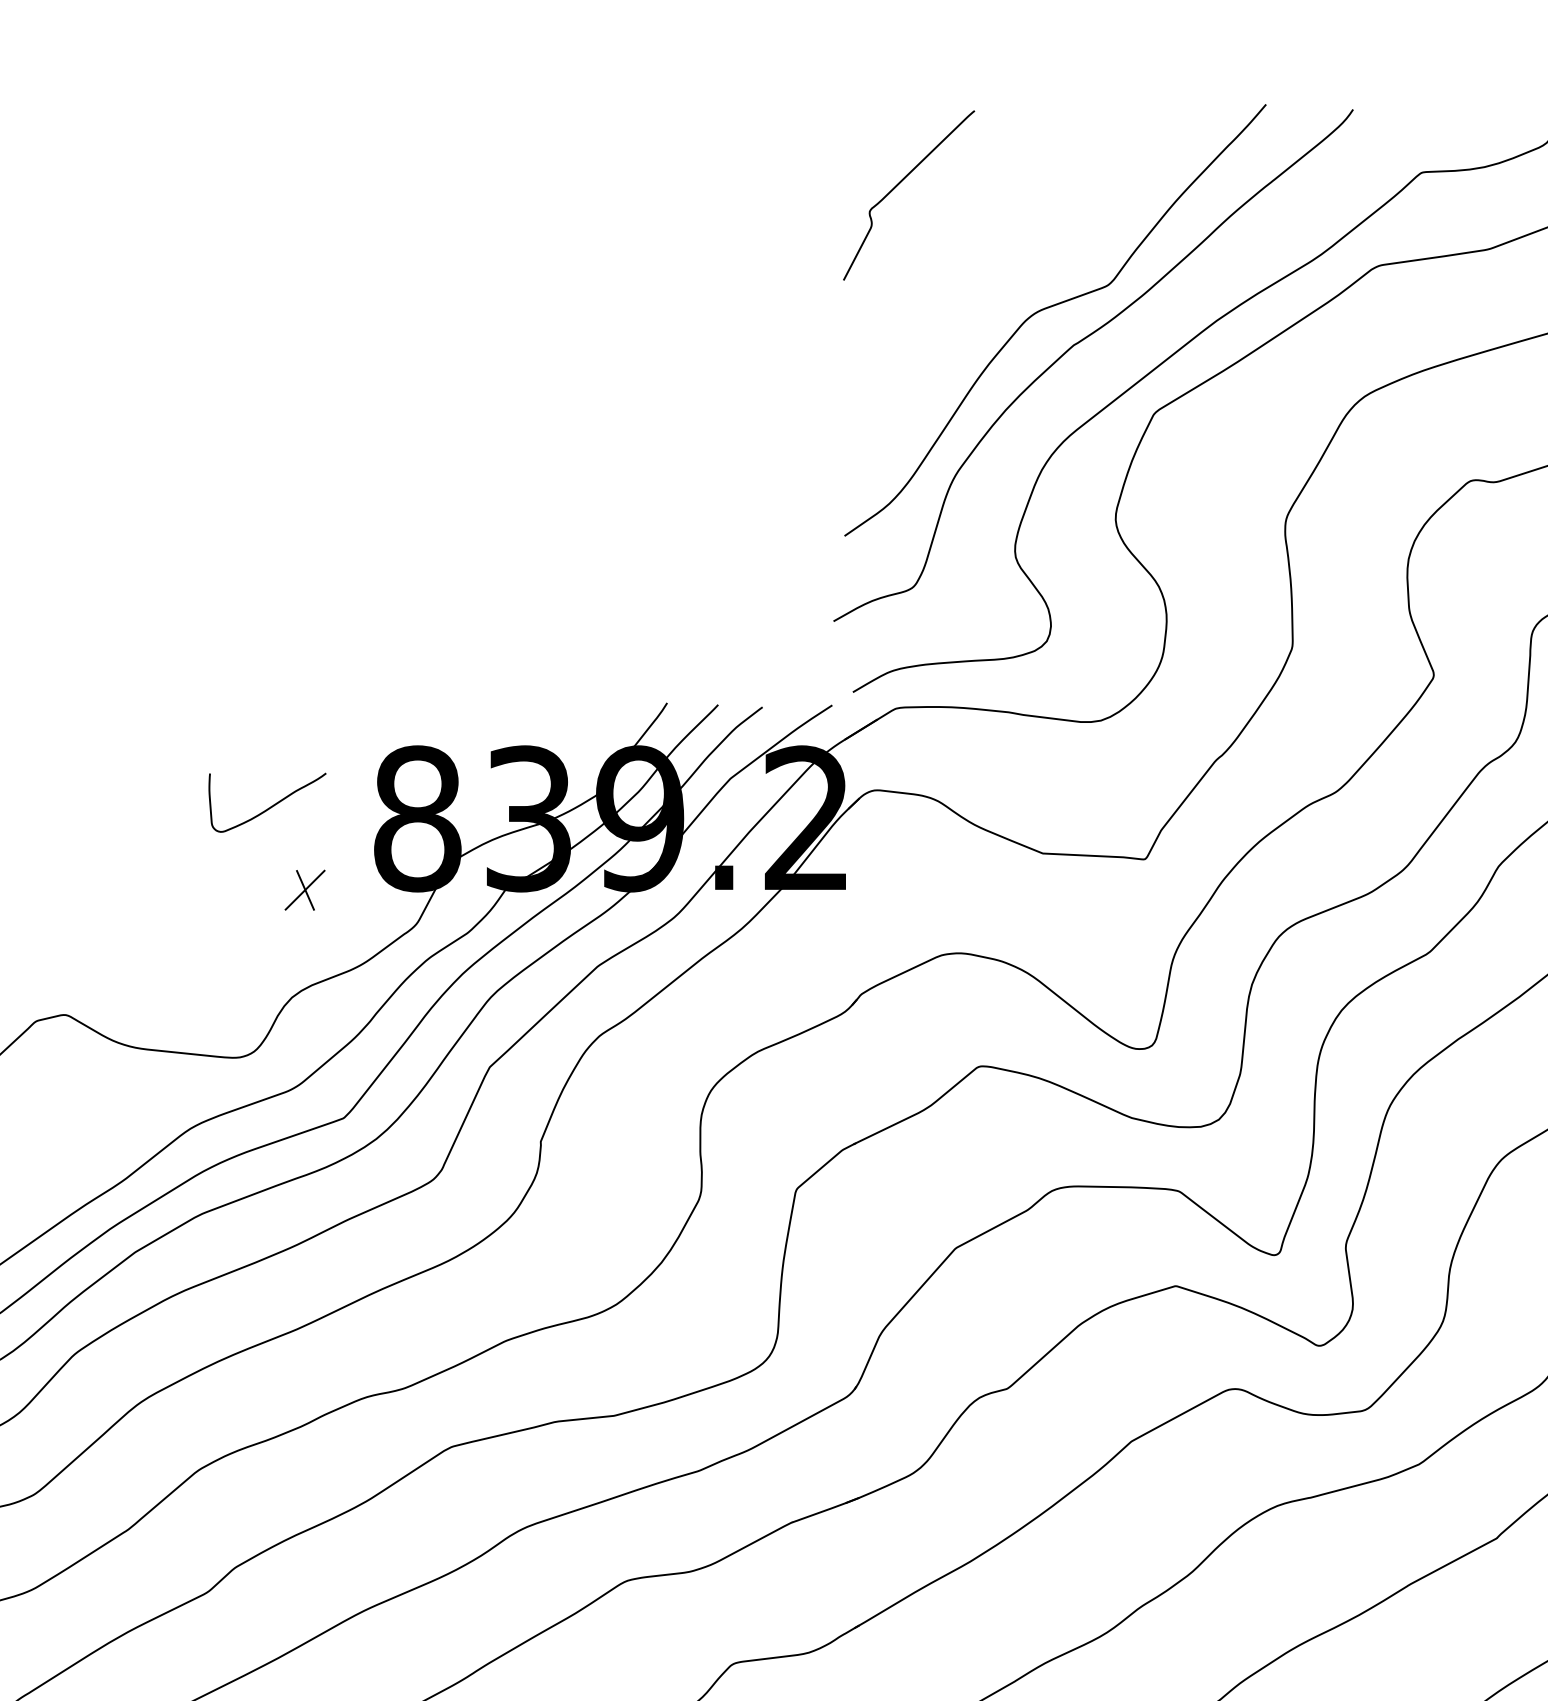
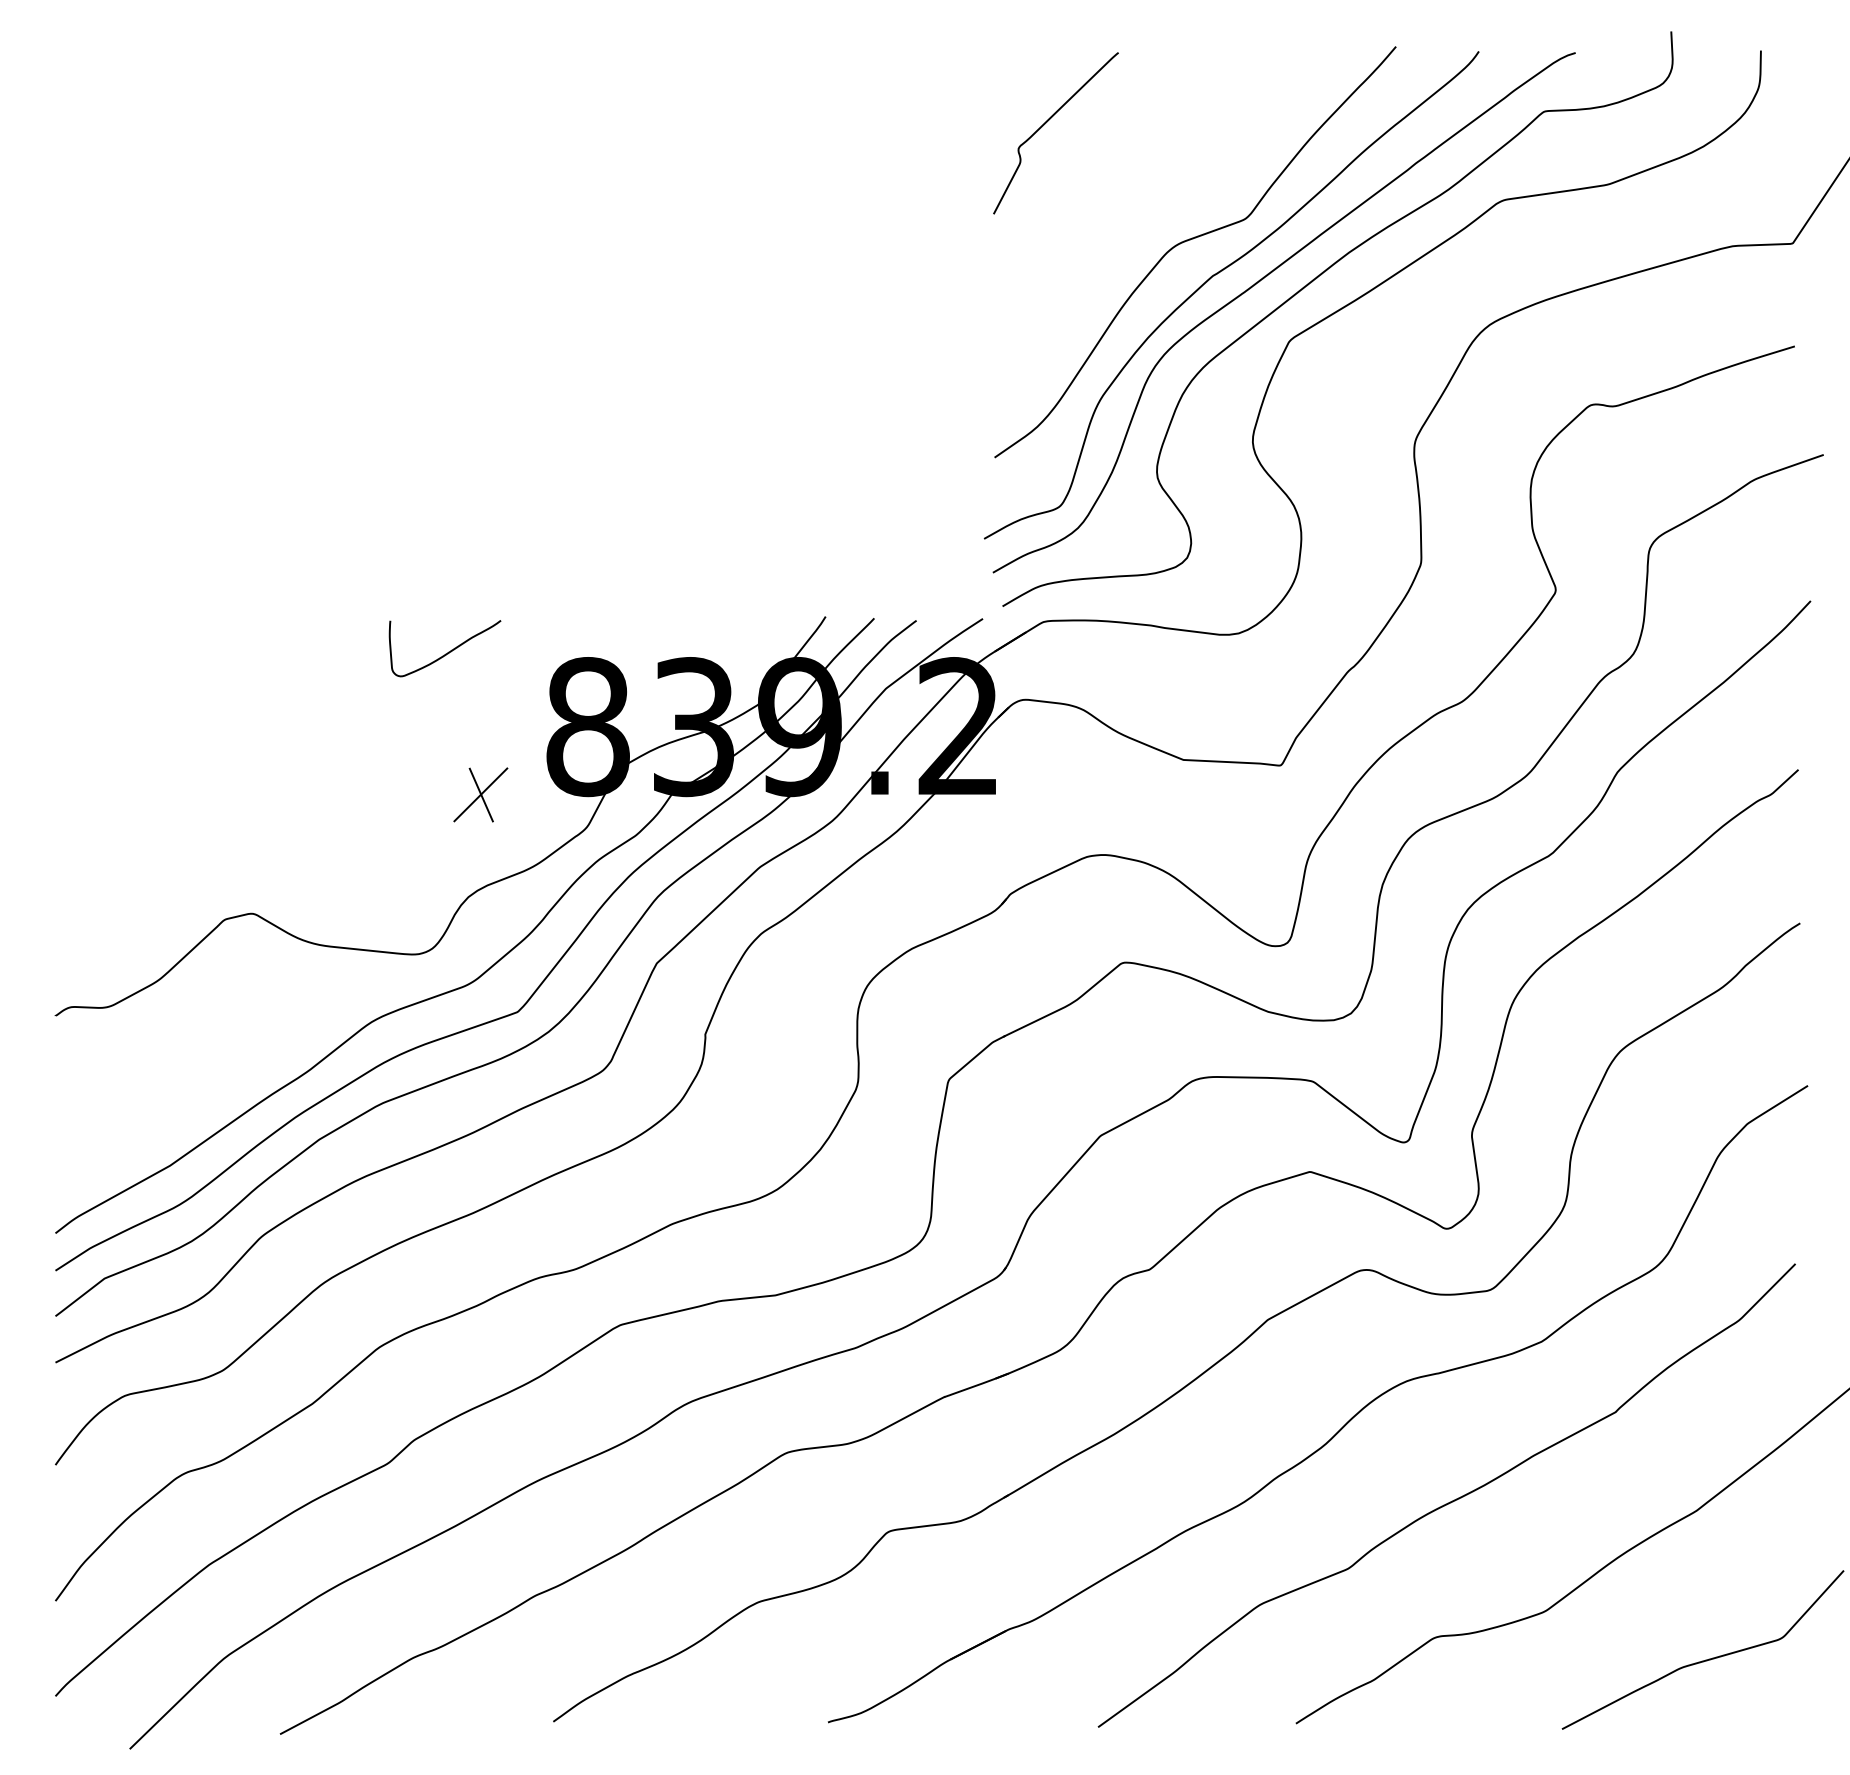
curve: (1122, 352) -> (1259, 282), added
curve: (271, 805) -> (448, 651), moved
part: (304, 889) -> (480, 794), size x1.43

